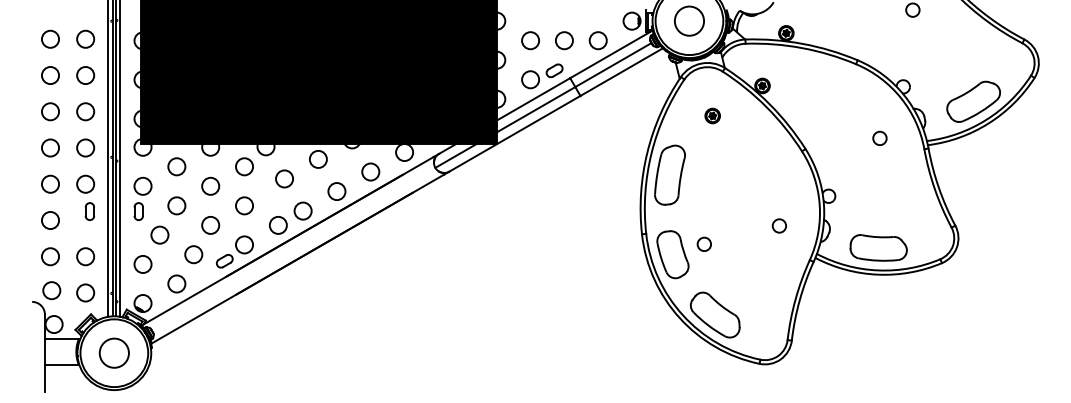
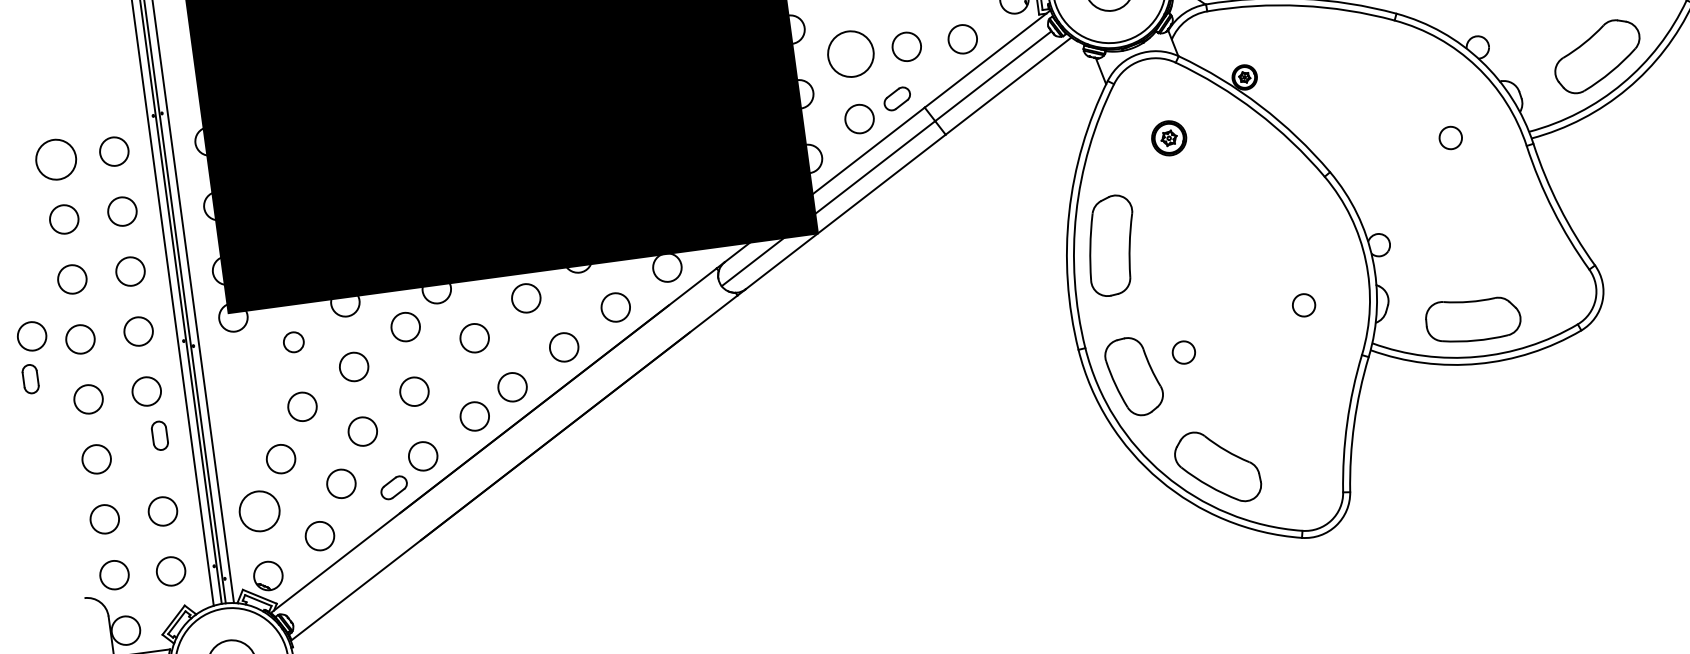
circle: (50, 38) -> (55, 158), size x1.4
circle: (530, 40) -> (850, 54), size x1.6
part: (712, 115) -> (1168, 137), size x1.4
circle: (176, 166) -> (293, 341), size x0.7
part: (142, 198) -> (33, 356), moved
circle: (142, 264) -> (258, 511), size x1.4

